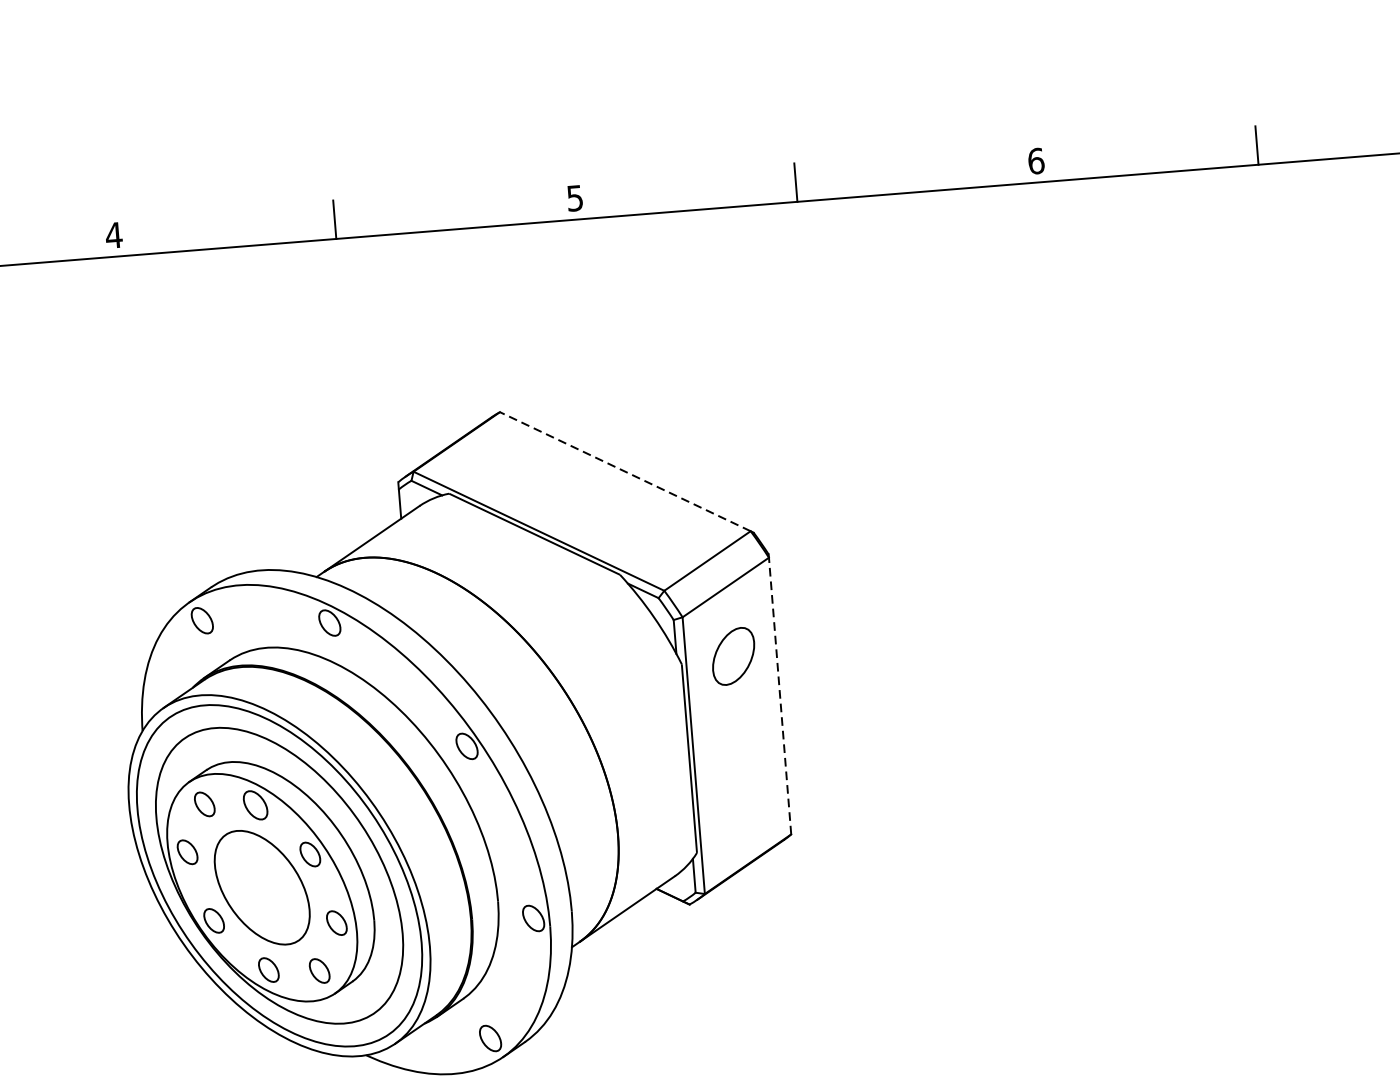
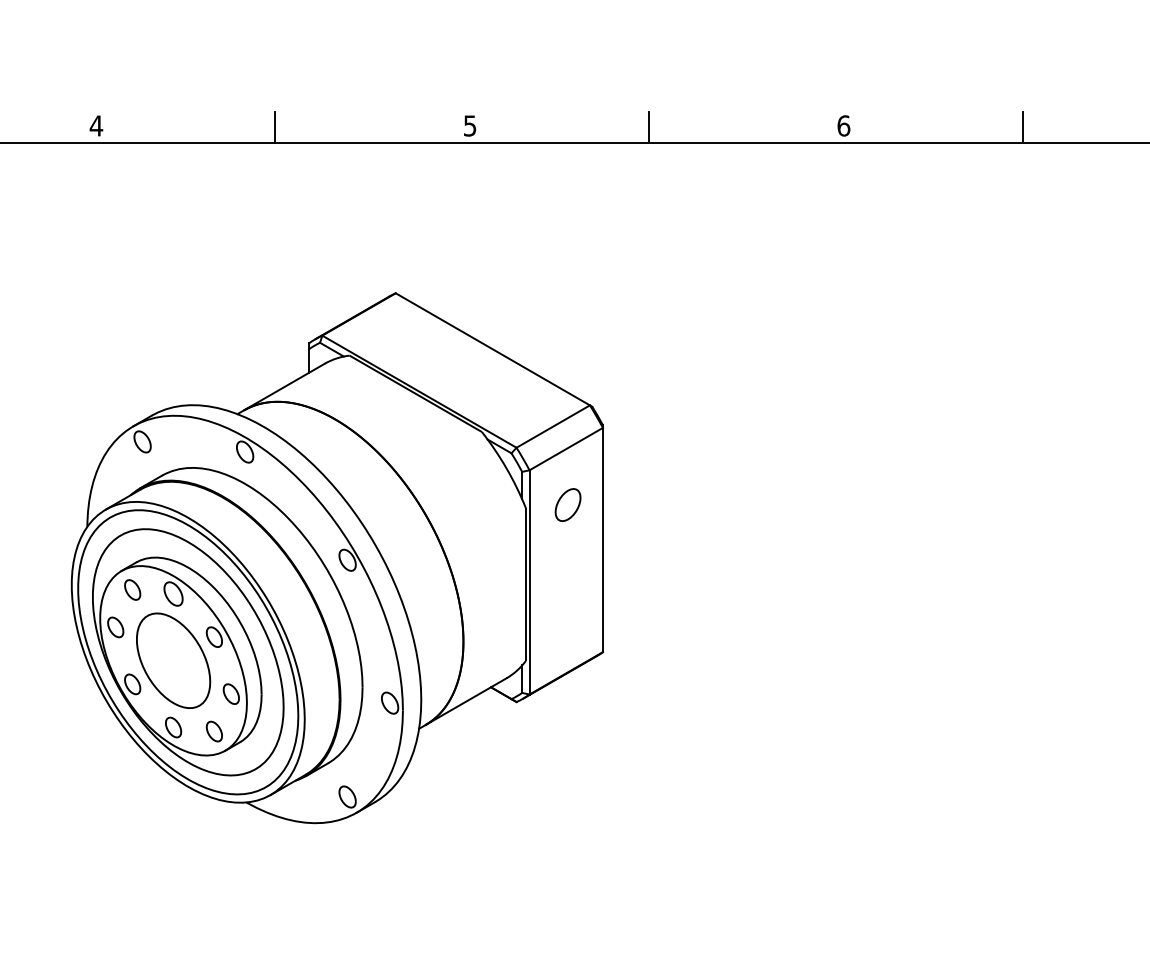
line: (624, 471) -> (492, 349), dashed -> solid
part: (732, 655) -> (567, 504), size x0.71
line: (779, 695) -> (602, 539), dashed -> solid

